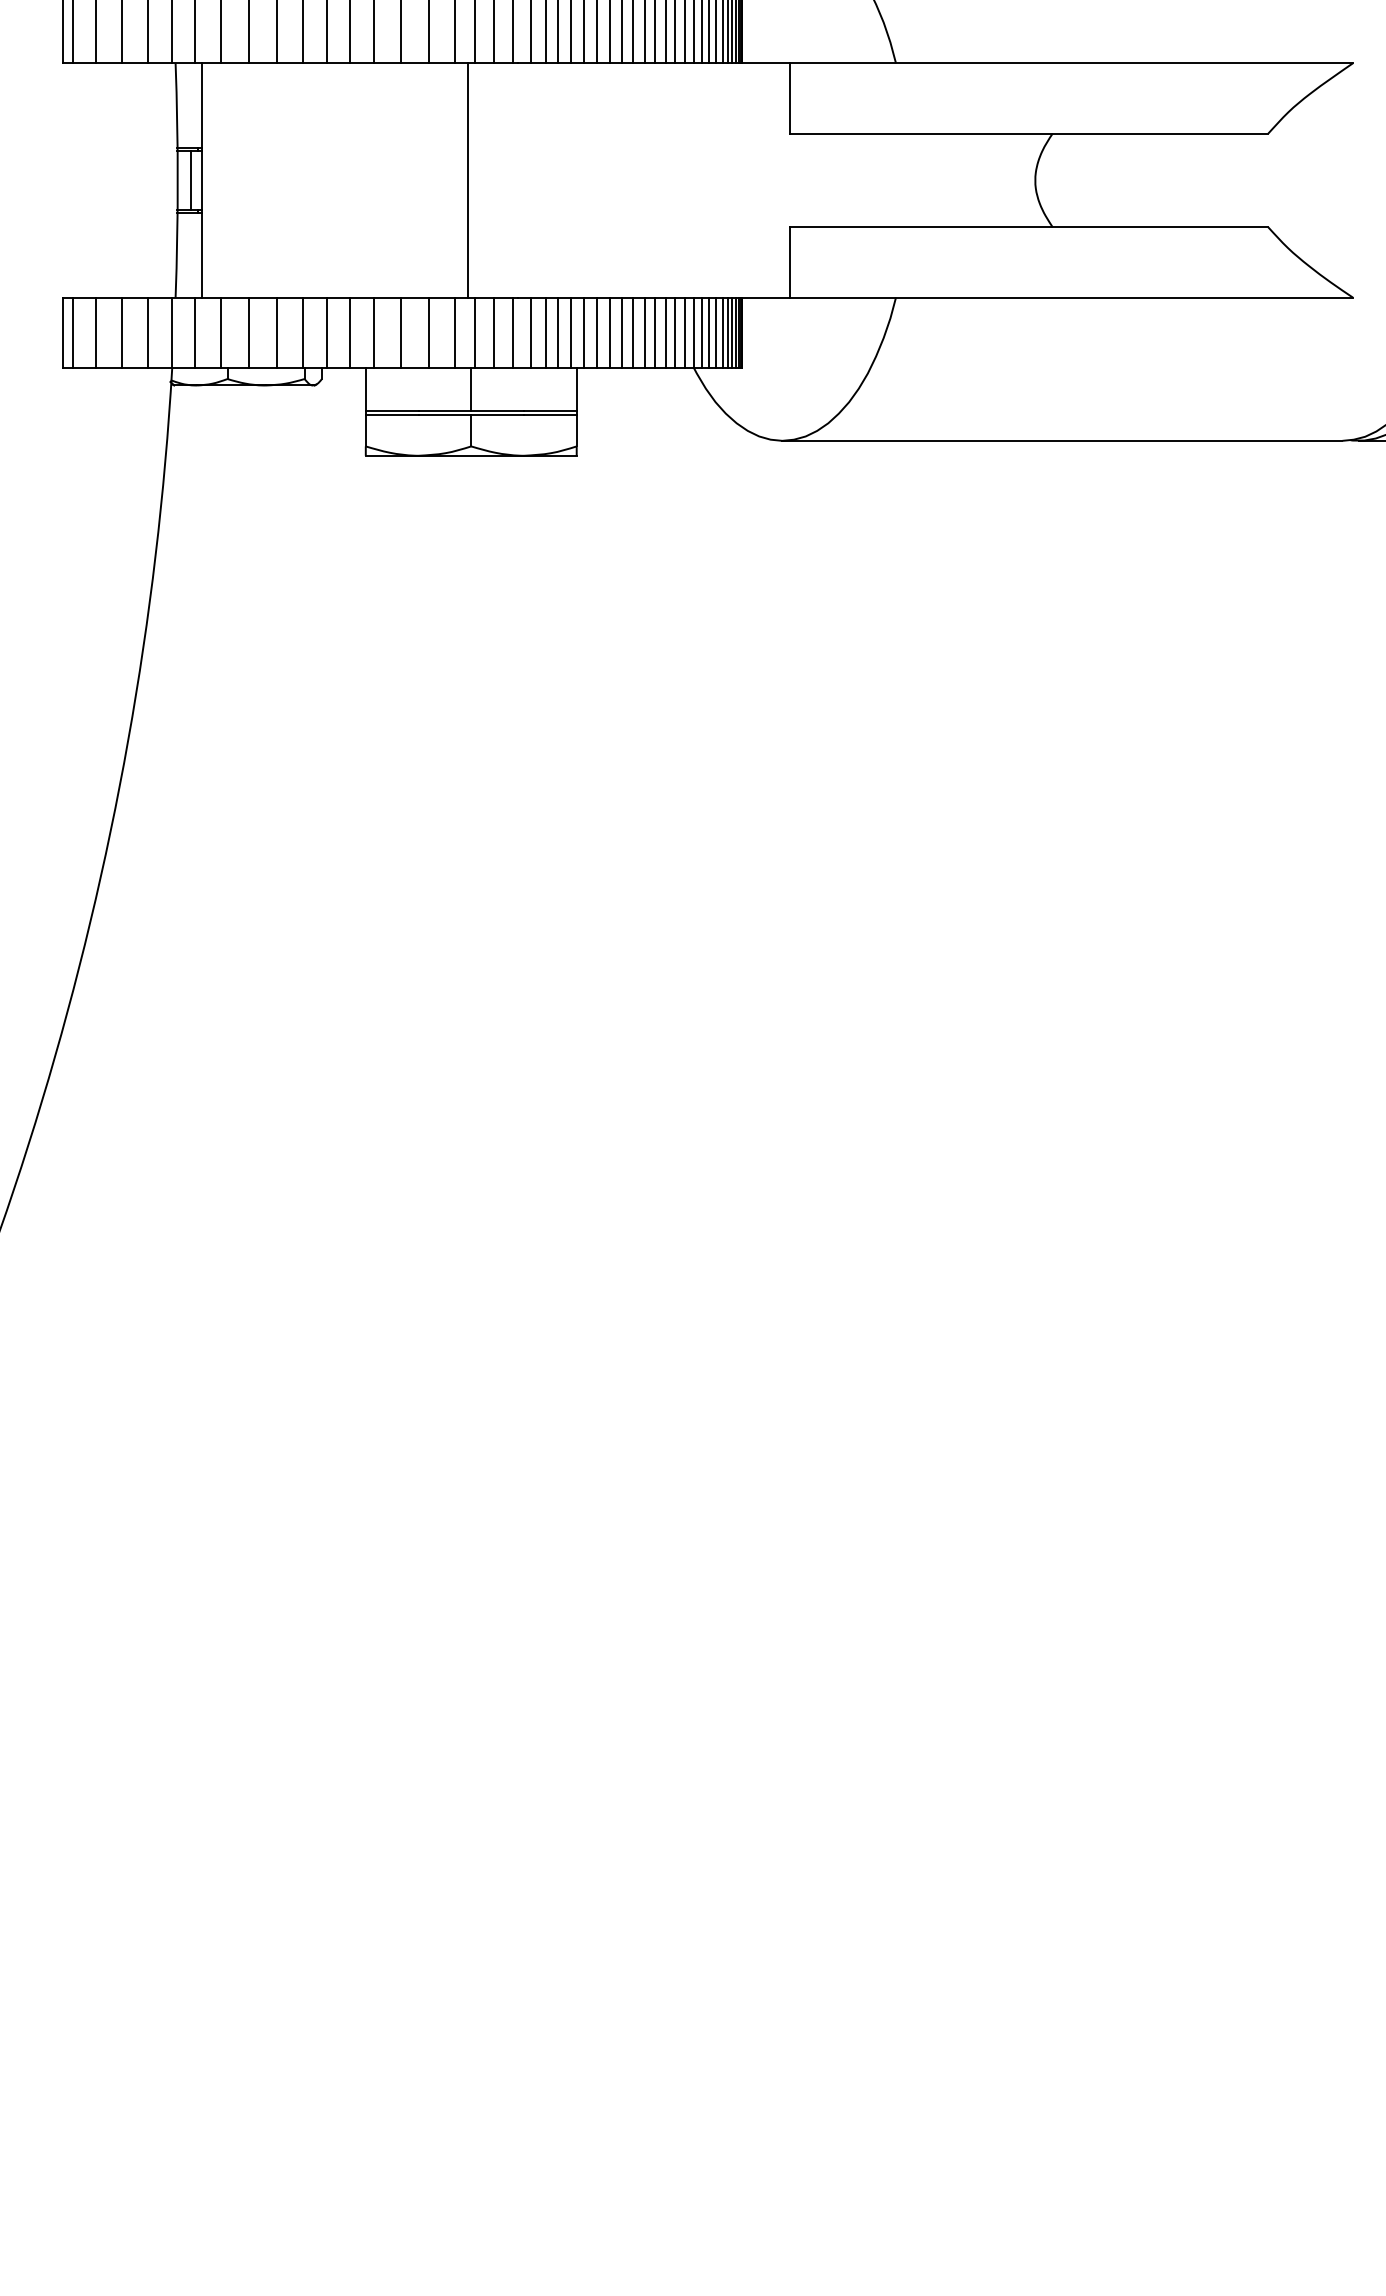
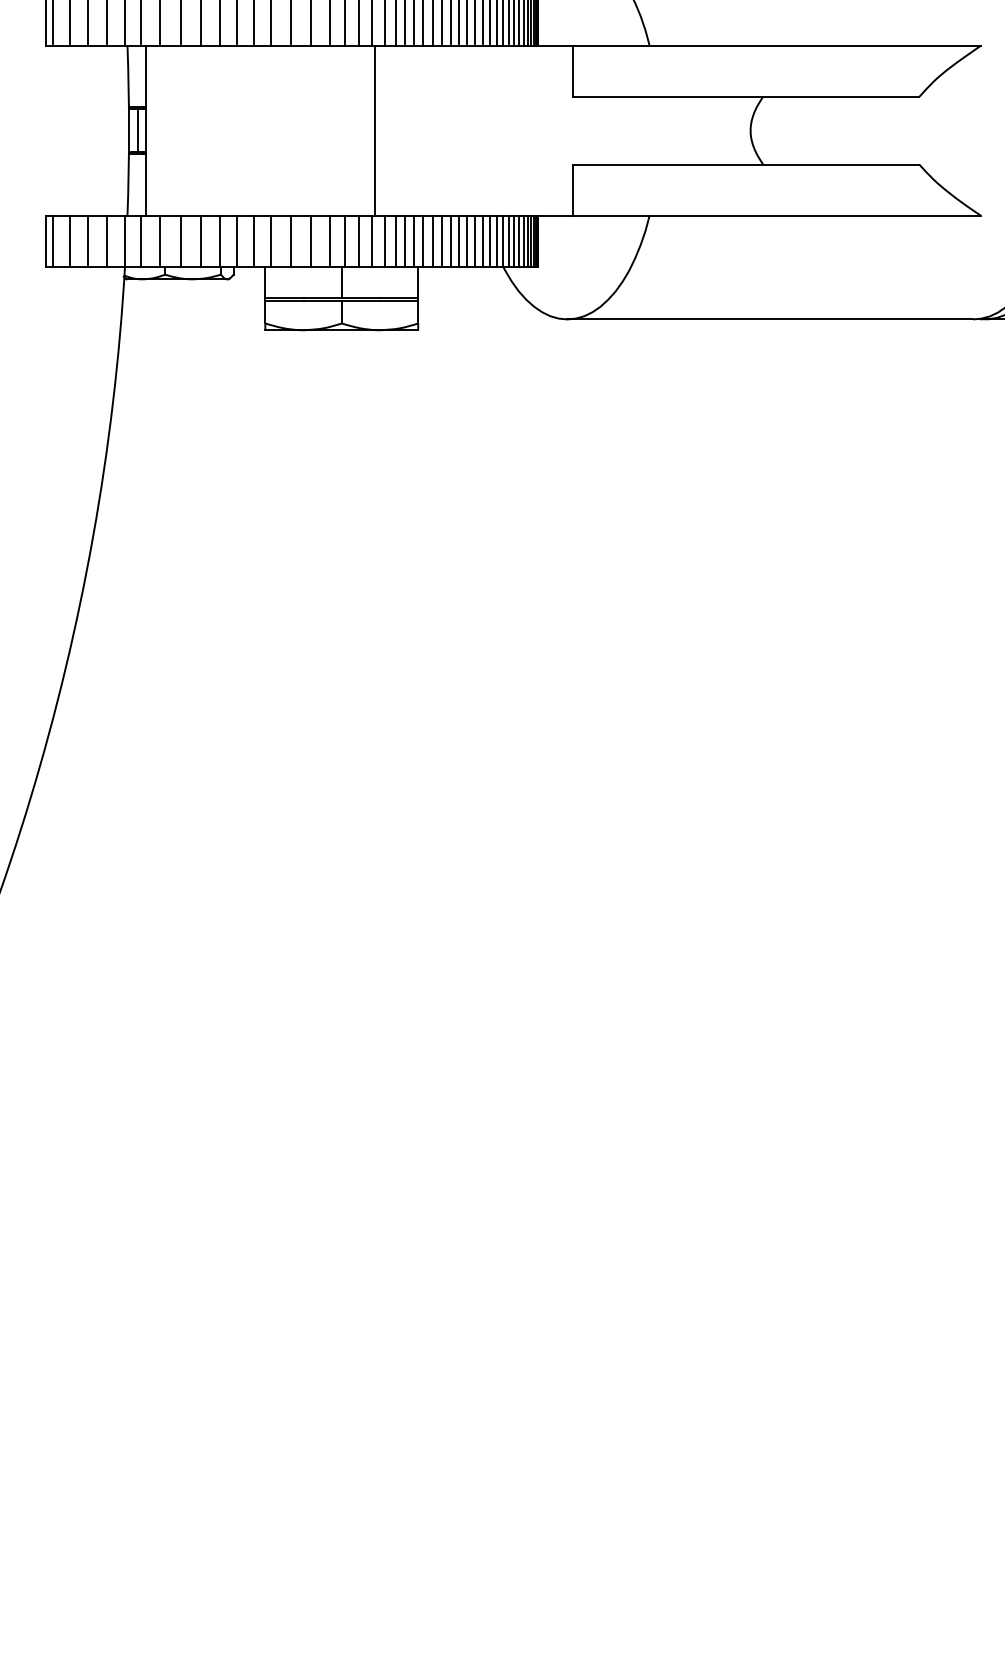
line: (467, 180) -> (375, 130), moved

